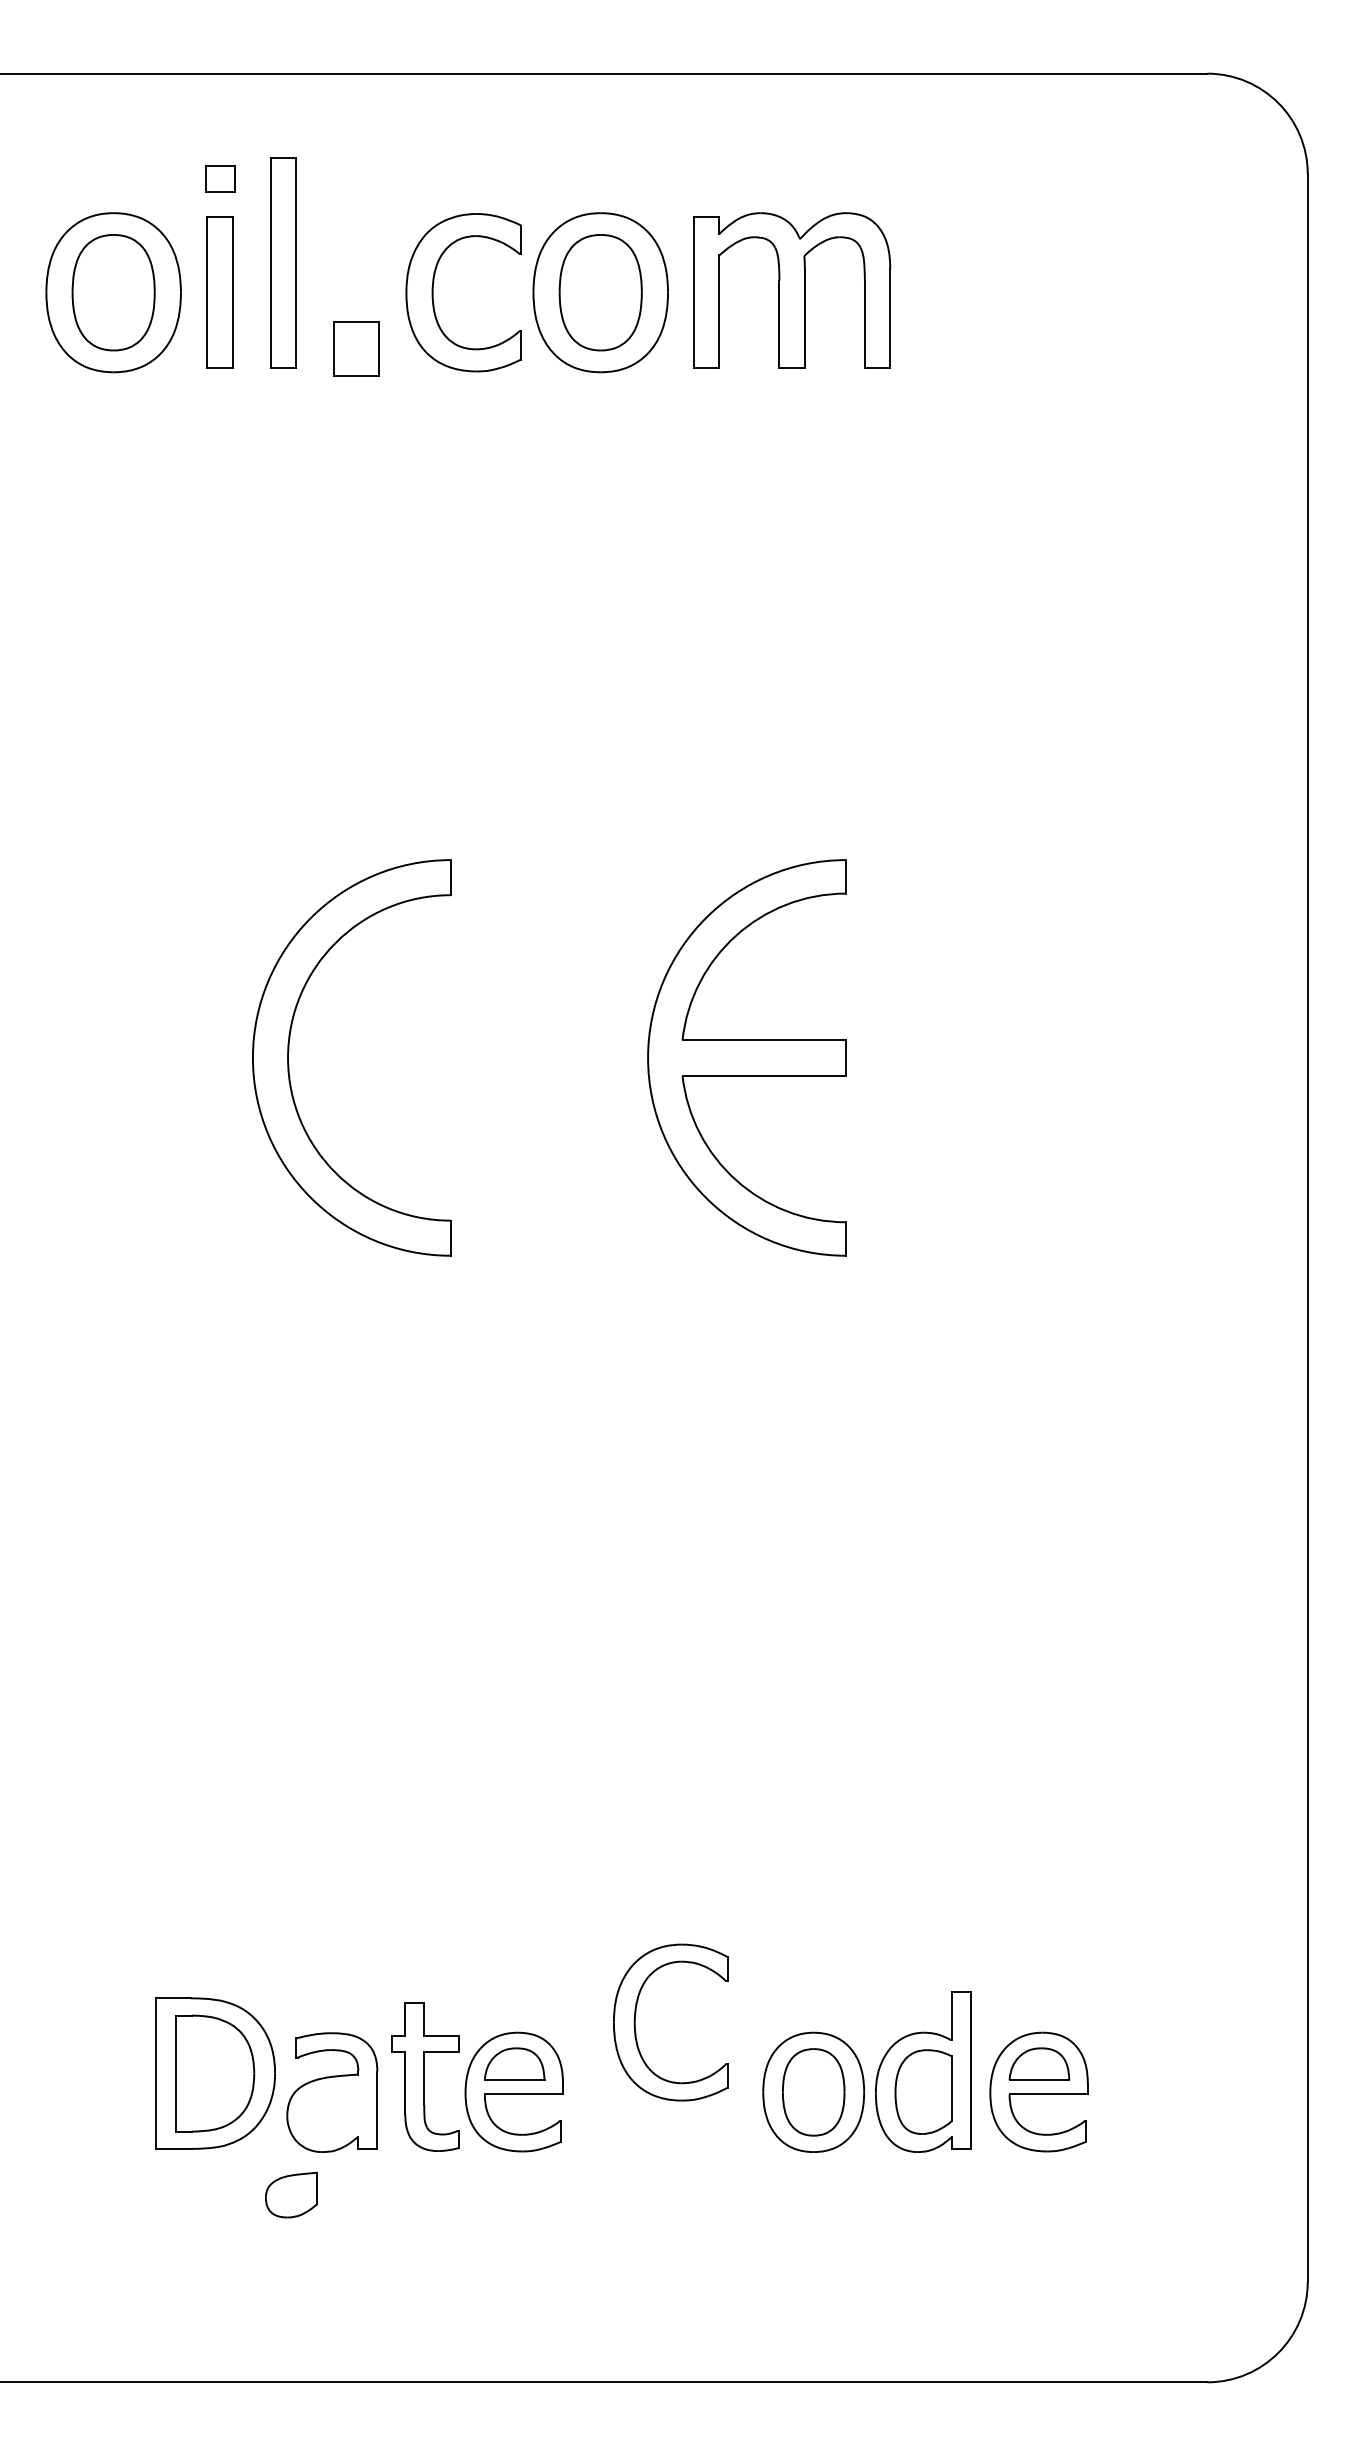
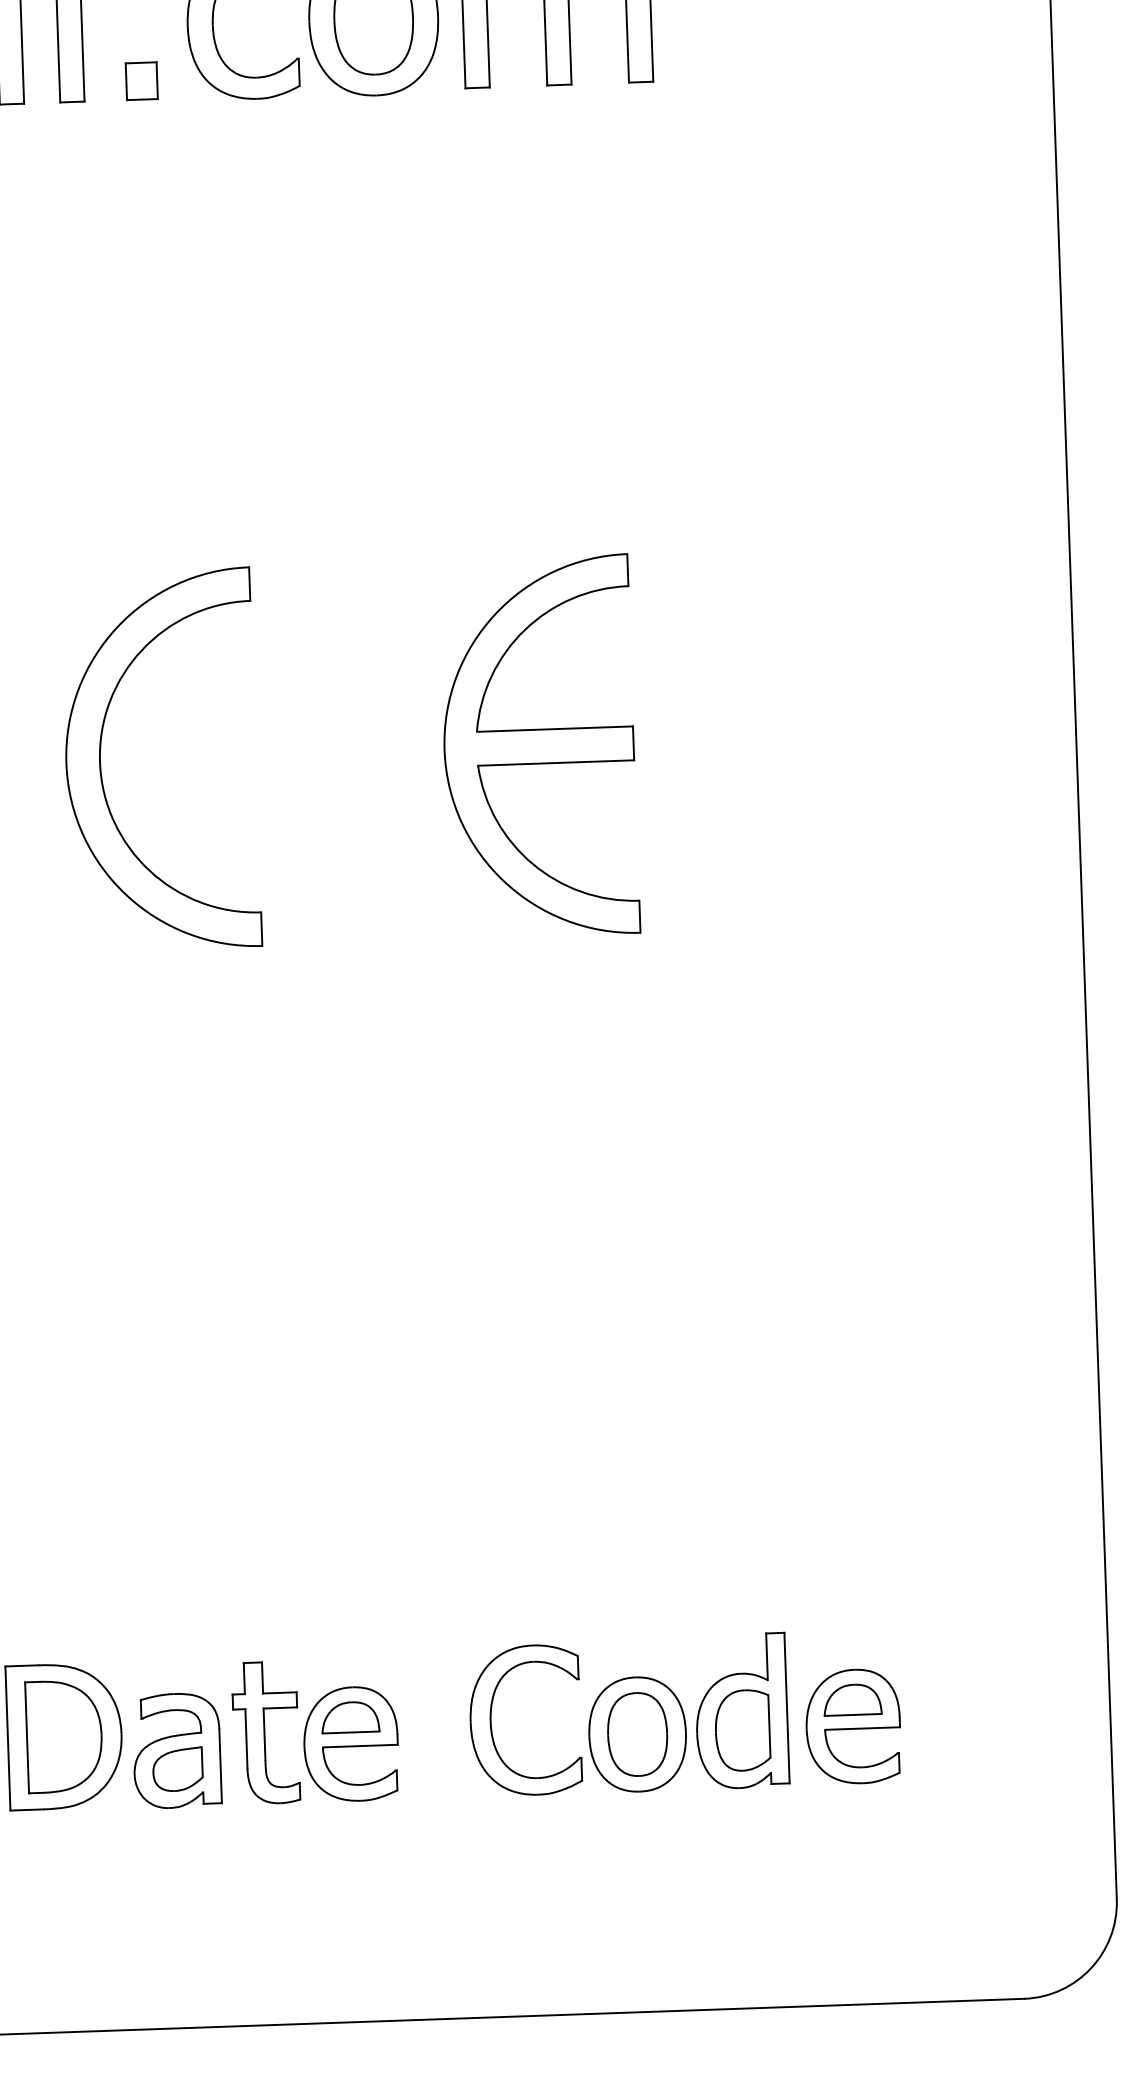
part: (356, 348) -> (141, 80), size x0.71
part: (635, 2022) -> (491, 1721), moved
part: (291, 2194) -> (177, 1768), moved

